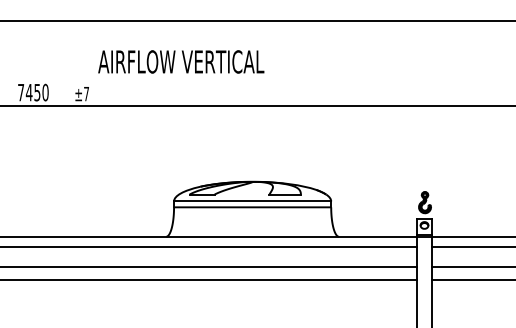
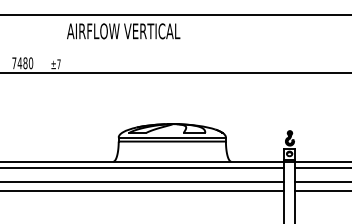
text: (181, 62) -> (123, 31), moved
text: (37, 92) -> (25, 63), 7450 -> 7480

